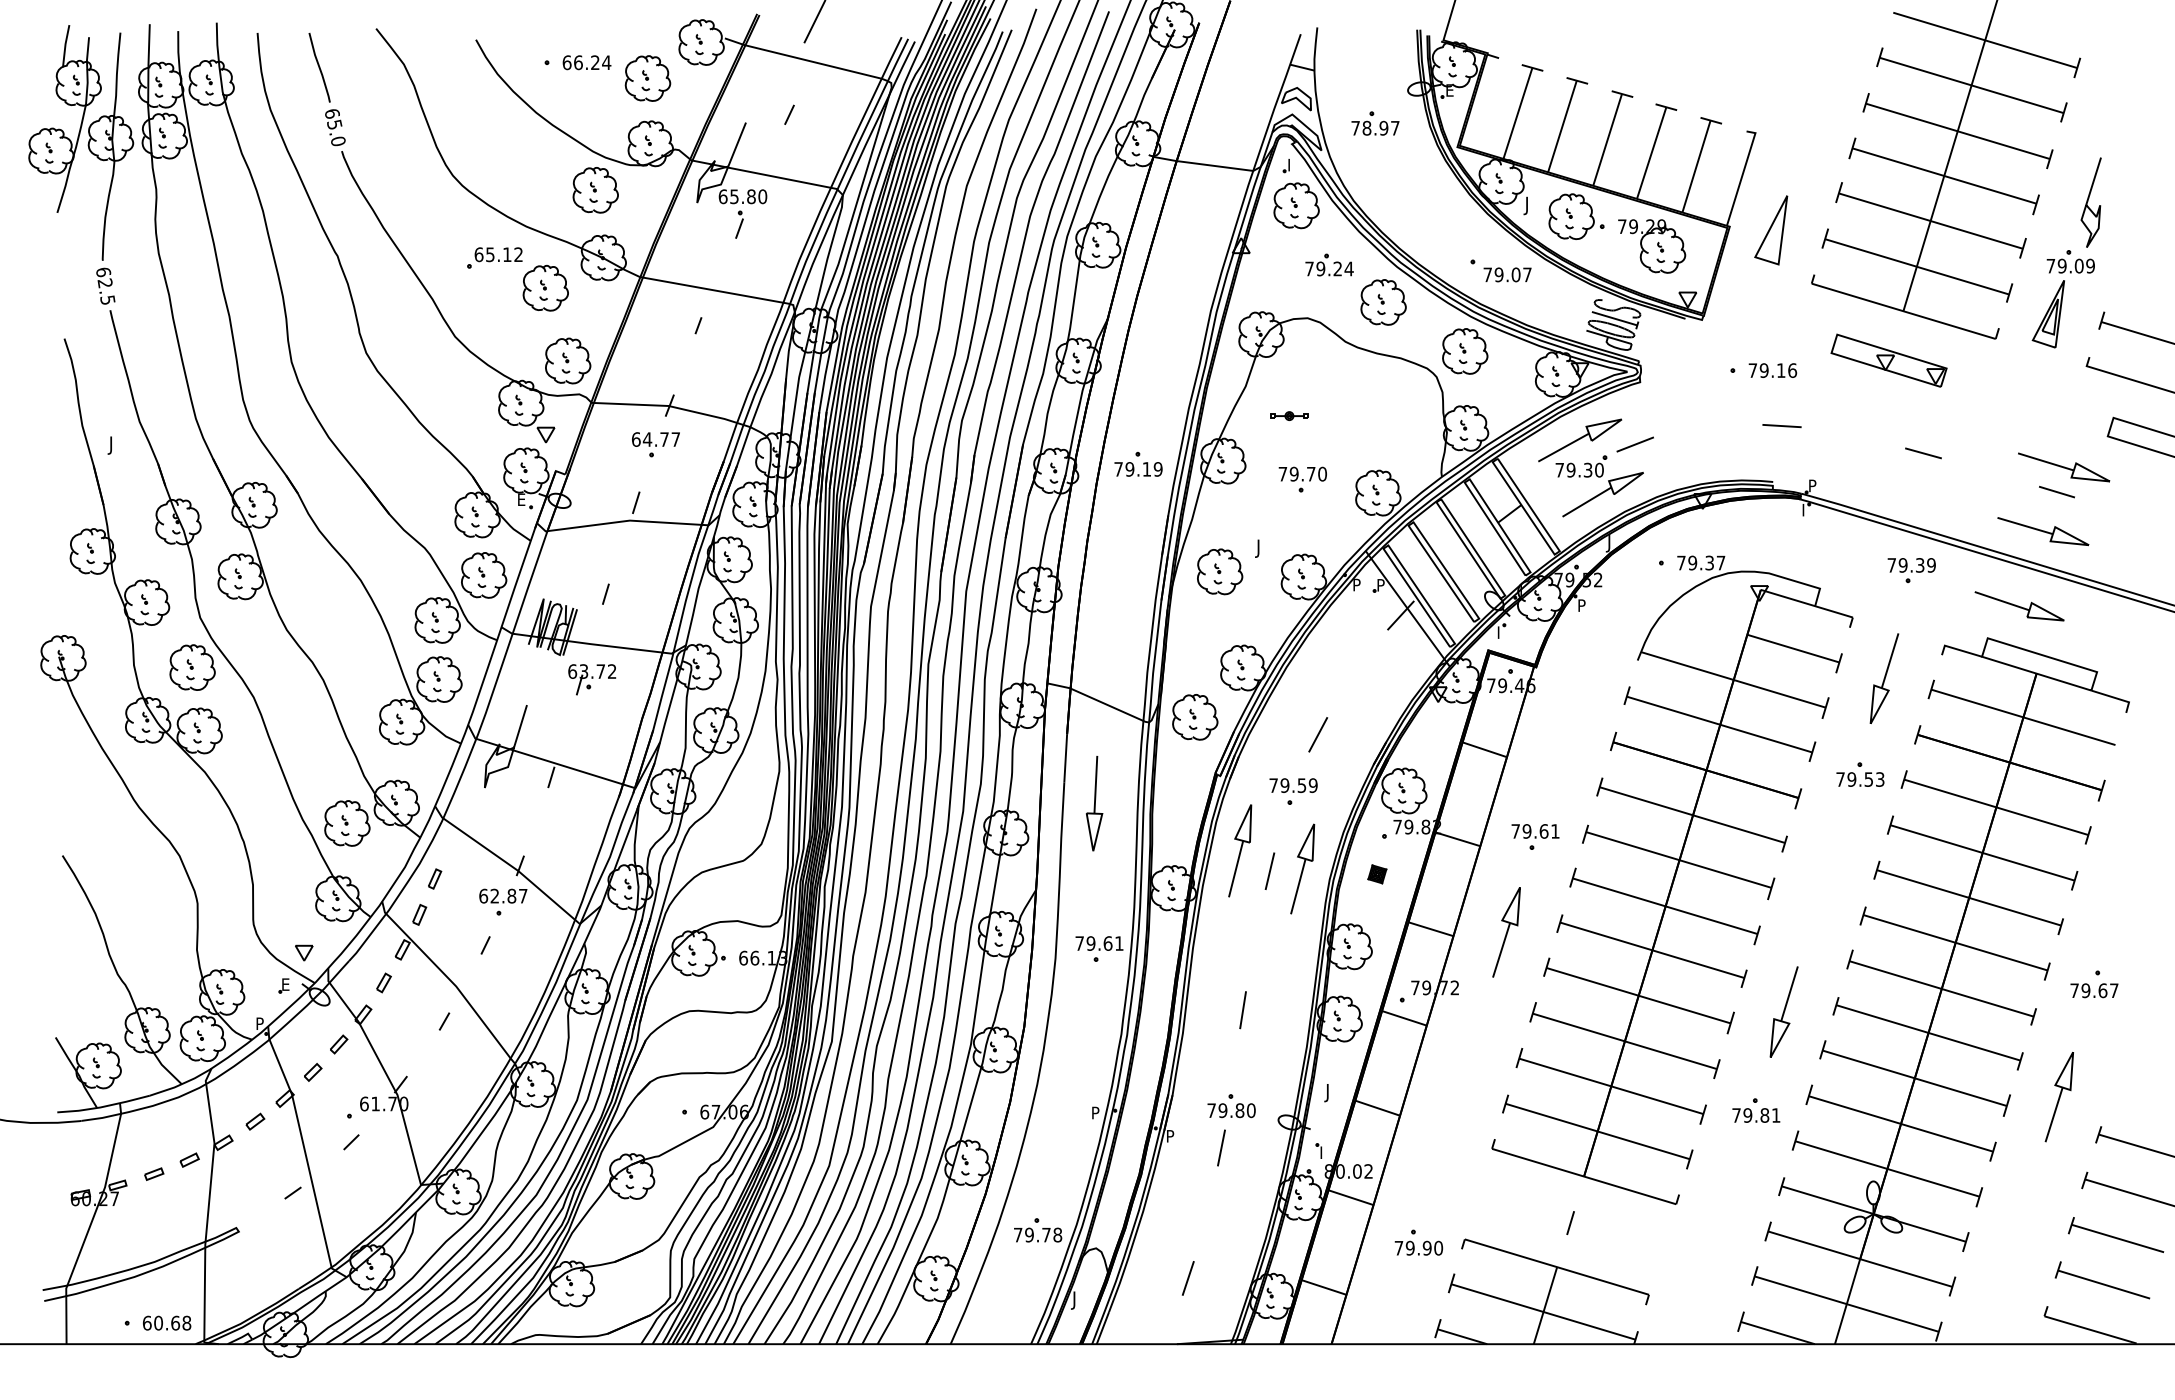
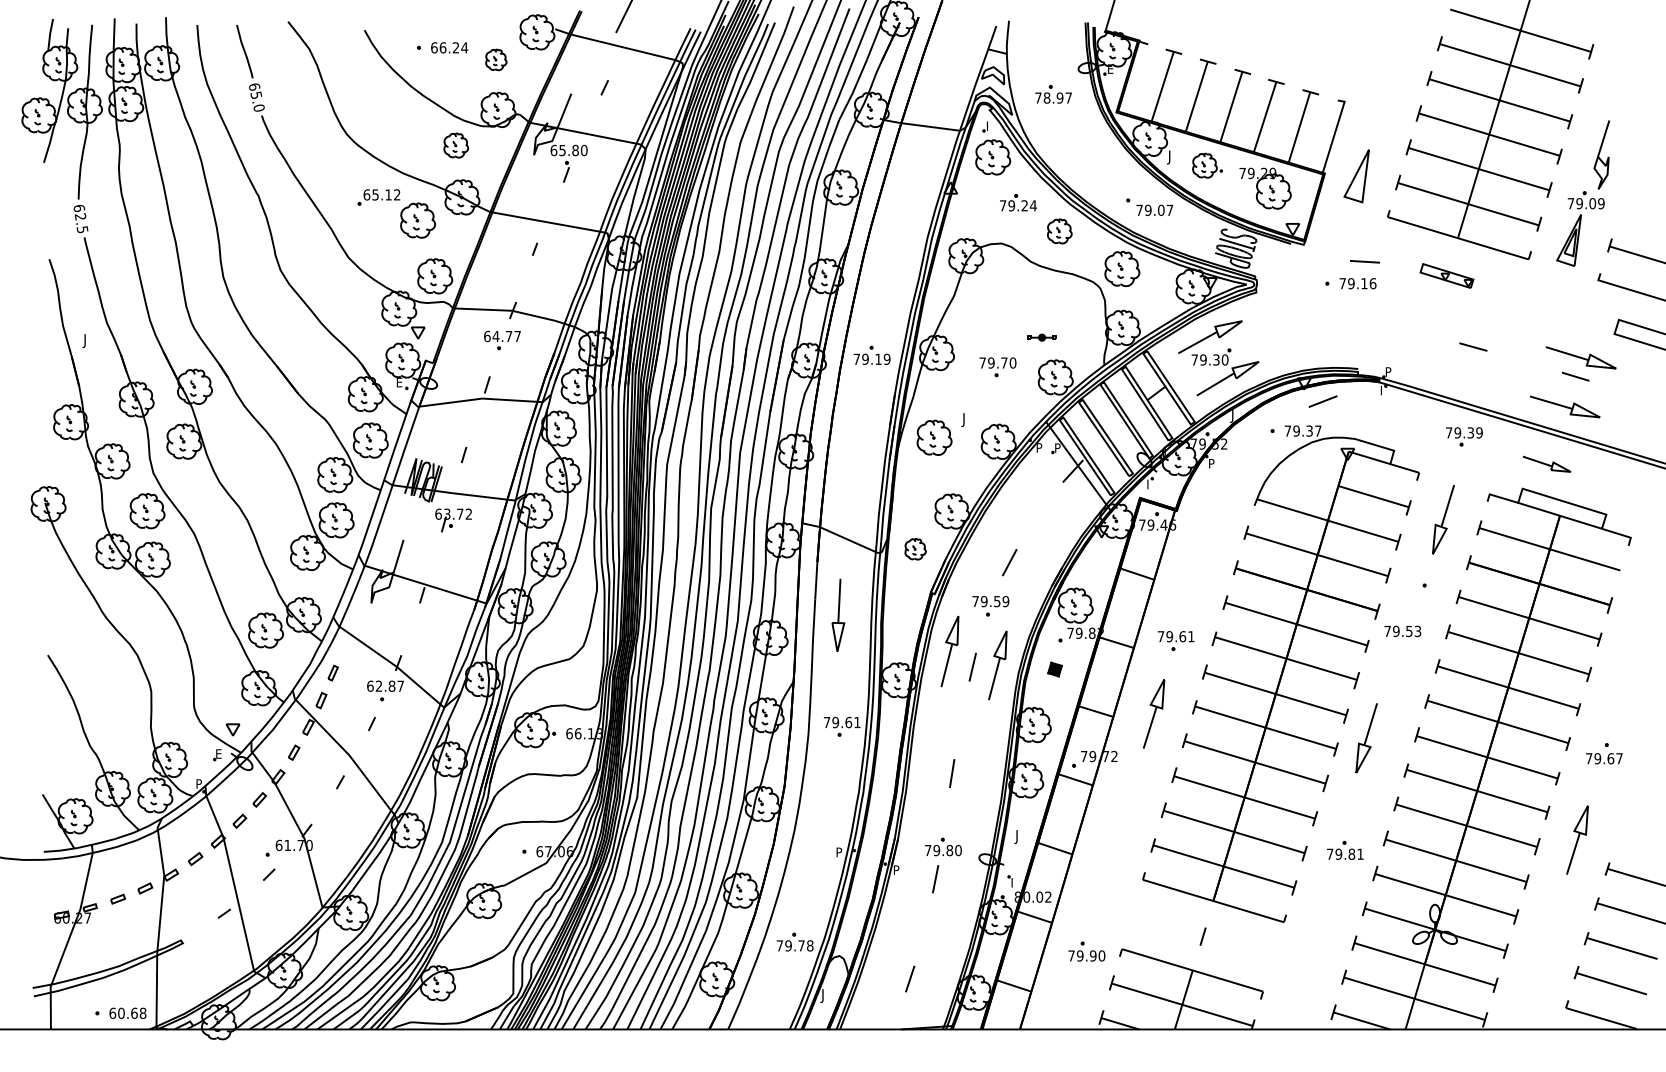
part: (647, 78) -> (495, 59), size x0.6
part: (595, 190) -> (456, 145), size x0.7
part: (1576, 216) -> (1207, 165), size x0.7
part: (1383, 302) -> (1059, 231), size x0.7
part: (1888, 360) -> (1446, 275), size x0.6
part: (1289, 415) -> (1042, 337), moved
line: (1781, 426) -> (1364, 262), moved
line: (1634, 444) -> (1322, 401), moved
part: (2019, 606) -> (1546, 464), size x0.7
part: (1195, 717) -> (915, 549), size x0.6
text: (1860, 779) -> (1402, 631), moved
part: (1783, 1011) -> (1366, 737), moved

